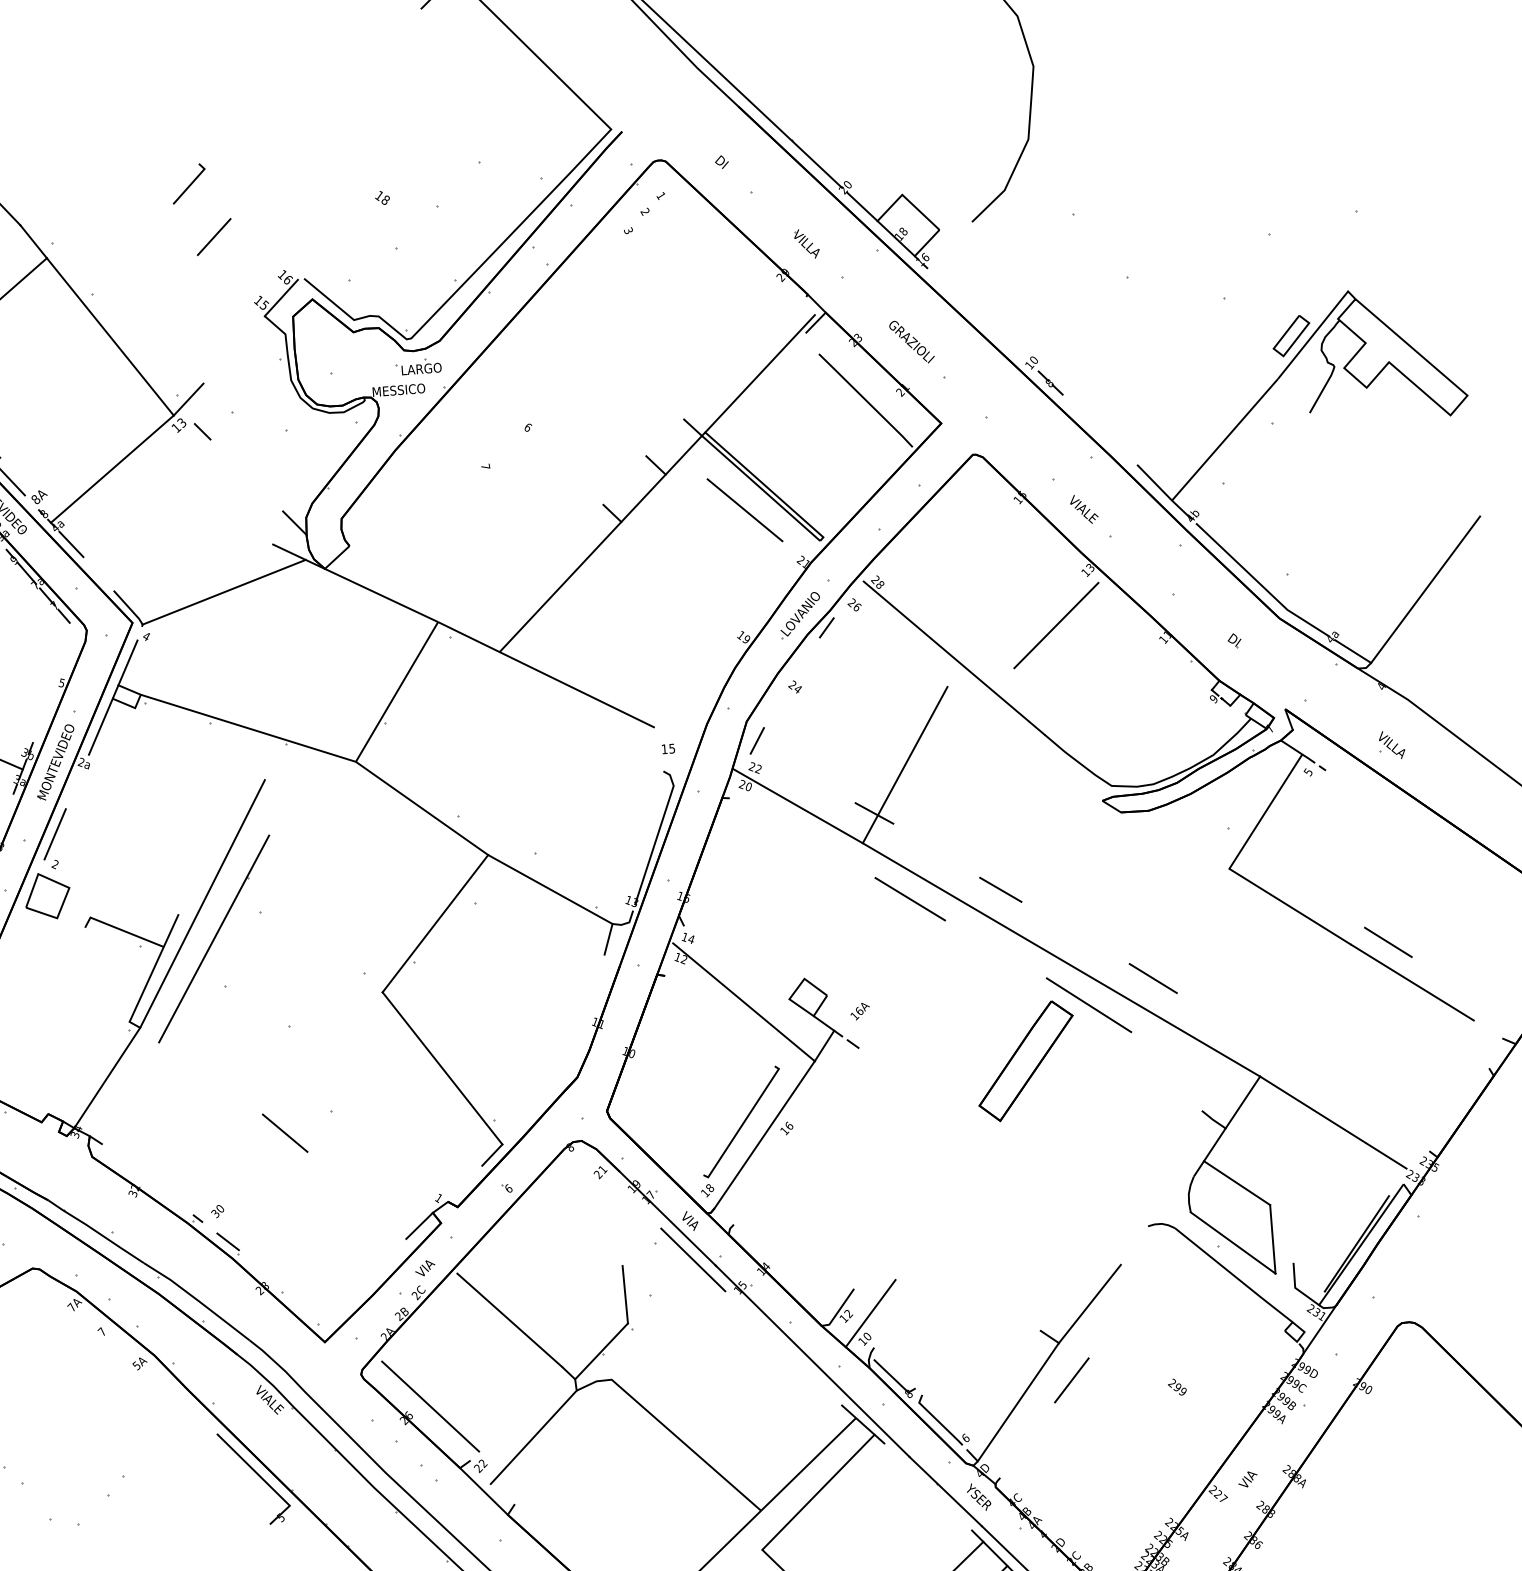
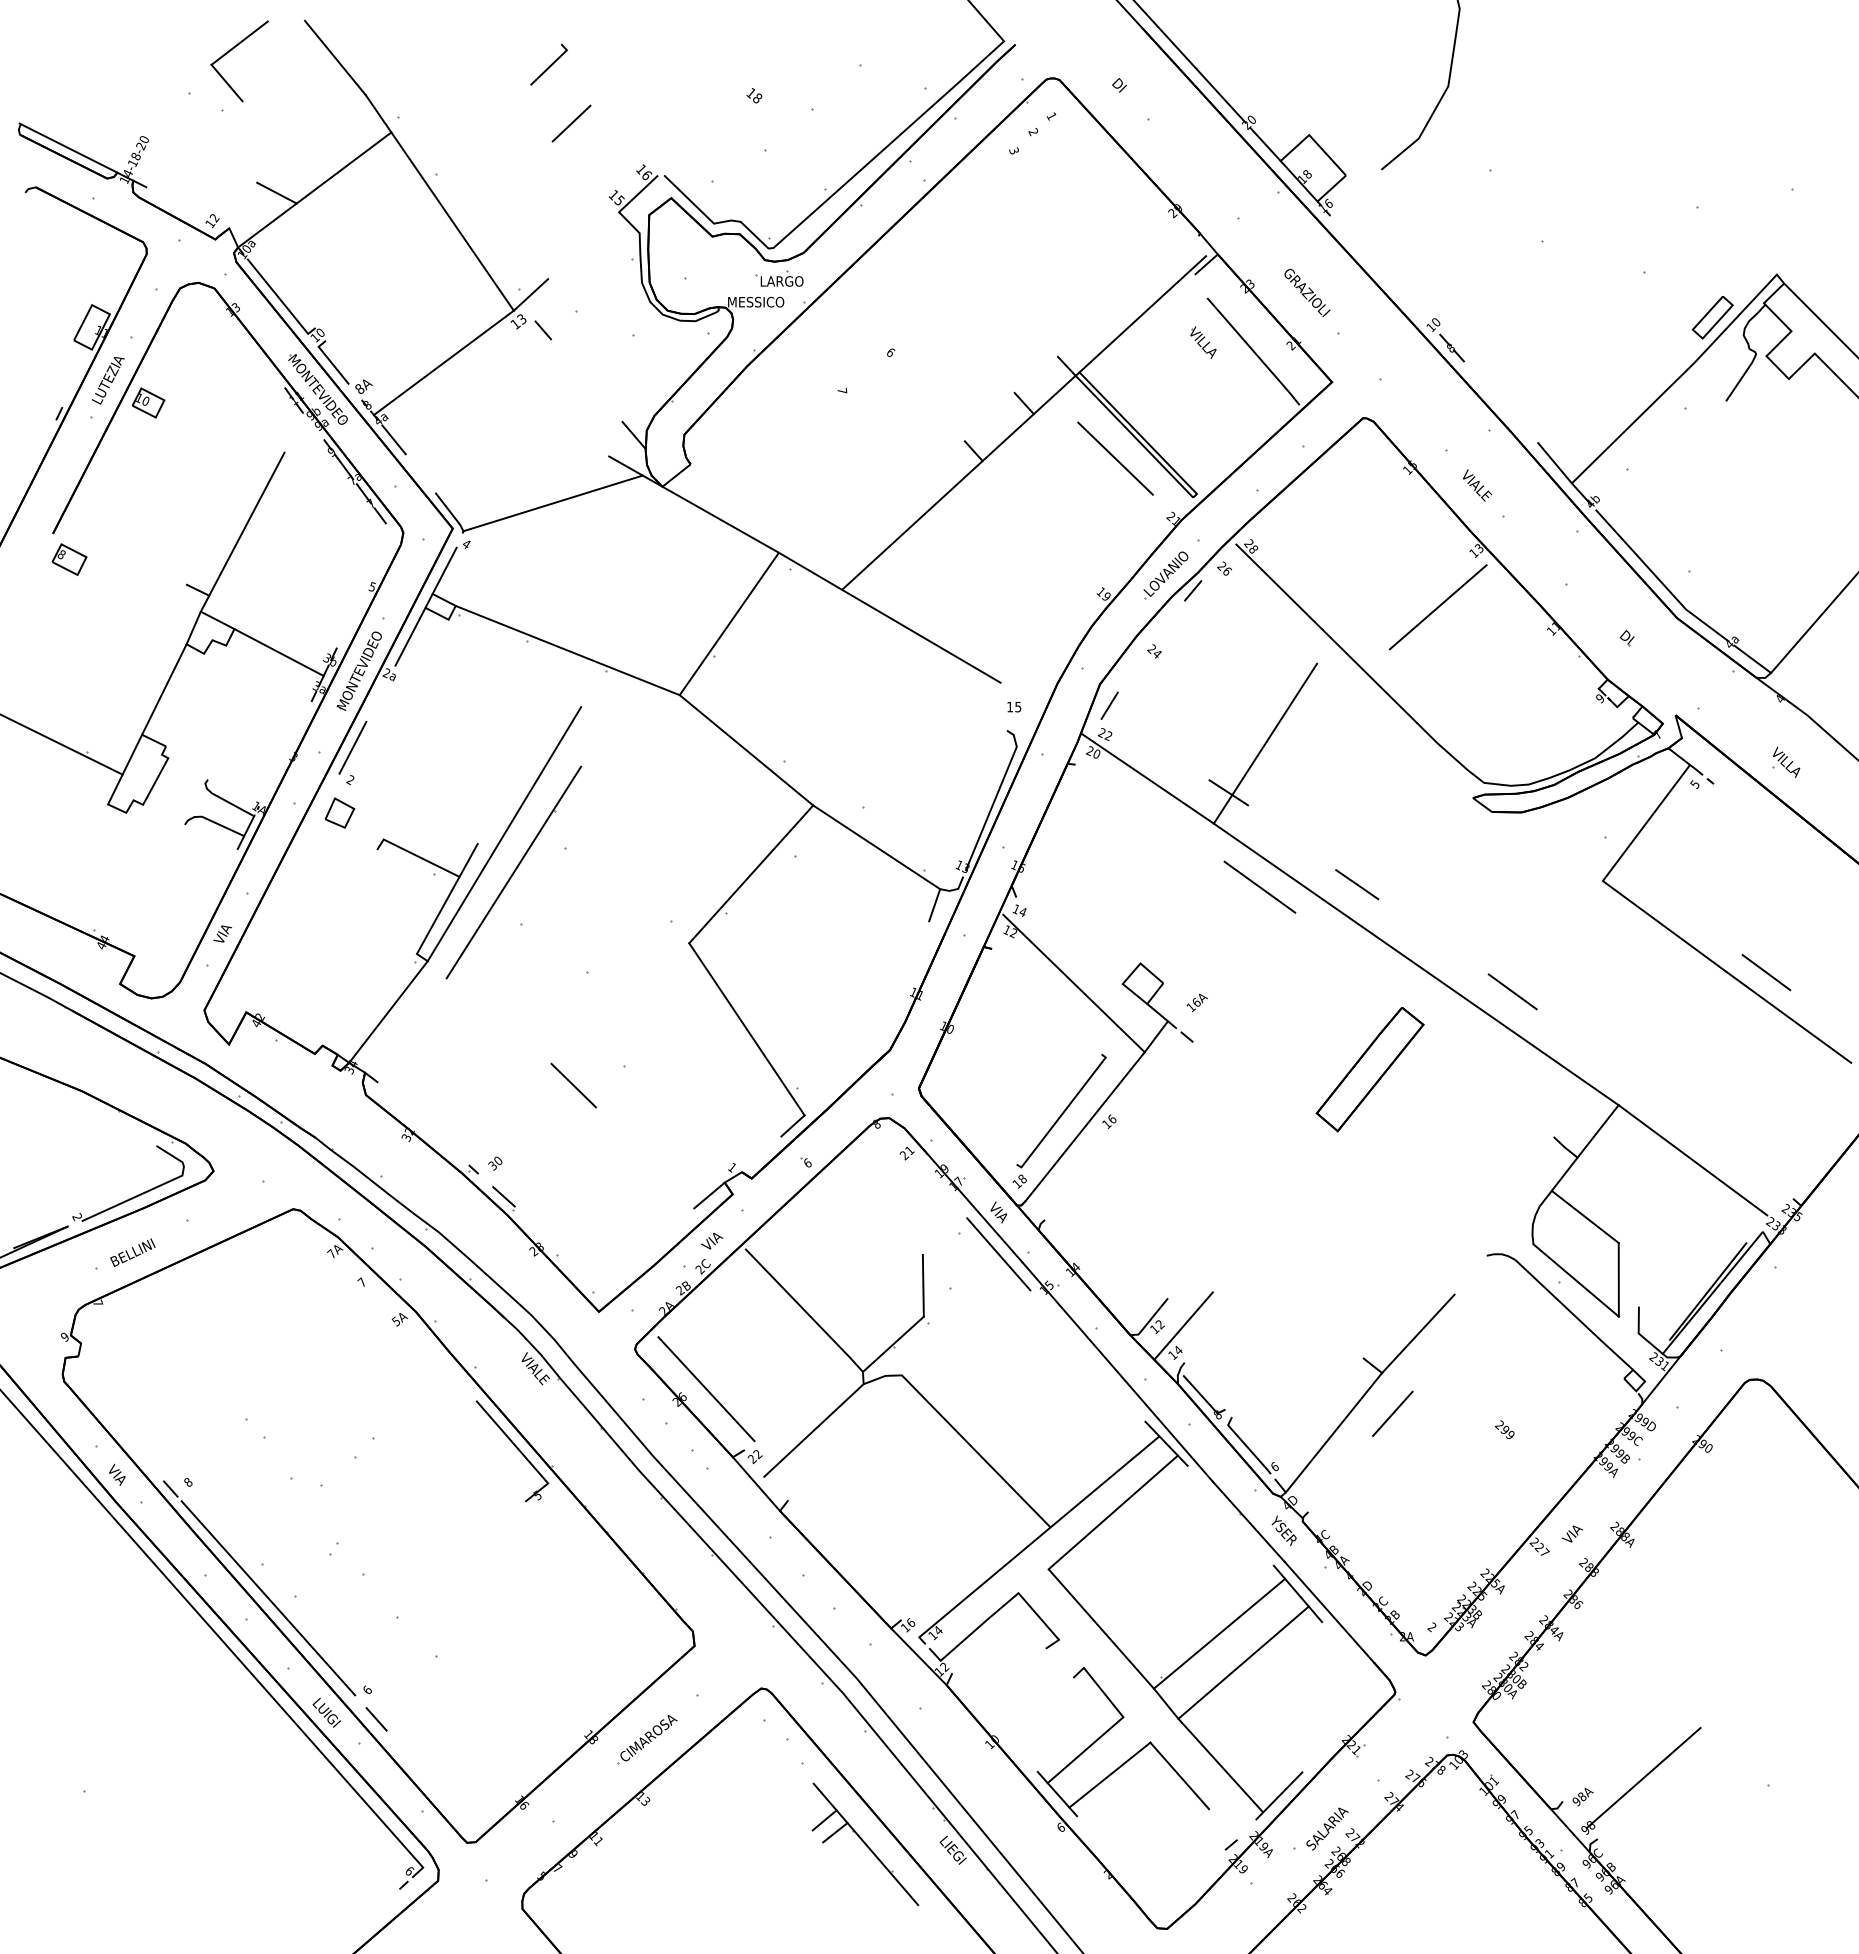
part: (806, 243) -> (1203, 342), moved
part: (47, 895) -> (339, 812), size x0.6
line: (1088, 1004) -> (1441, 1014), removed
text: (867, 1335) -> (1178, 1349), 10 -> 14

